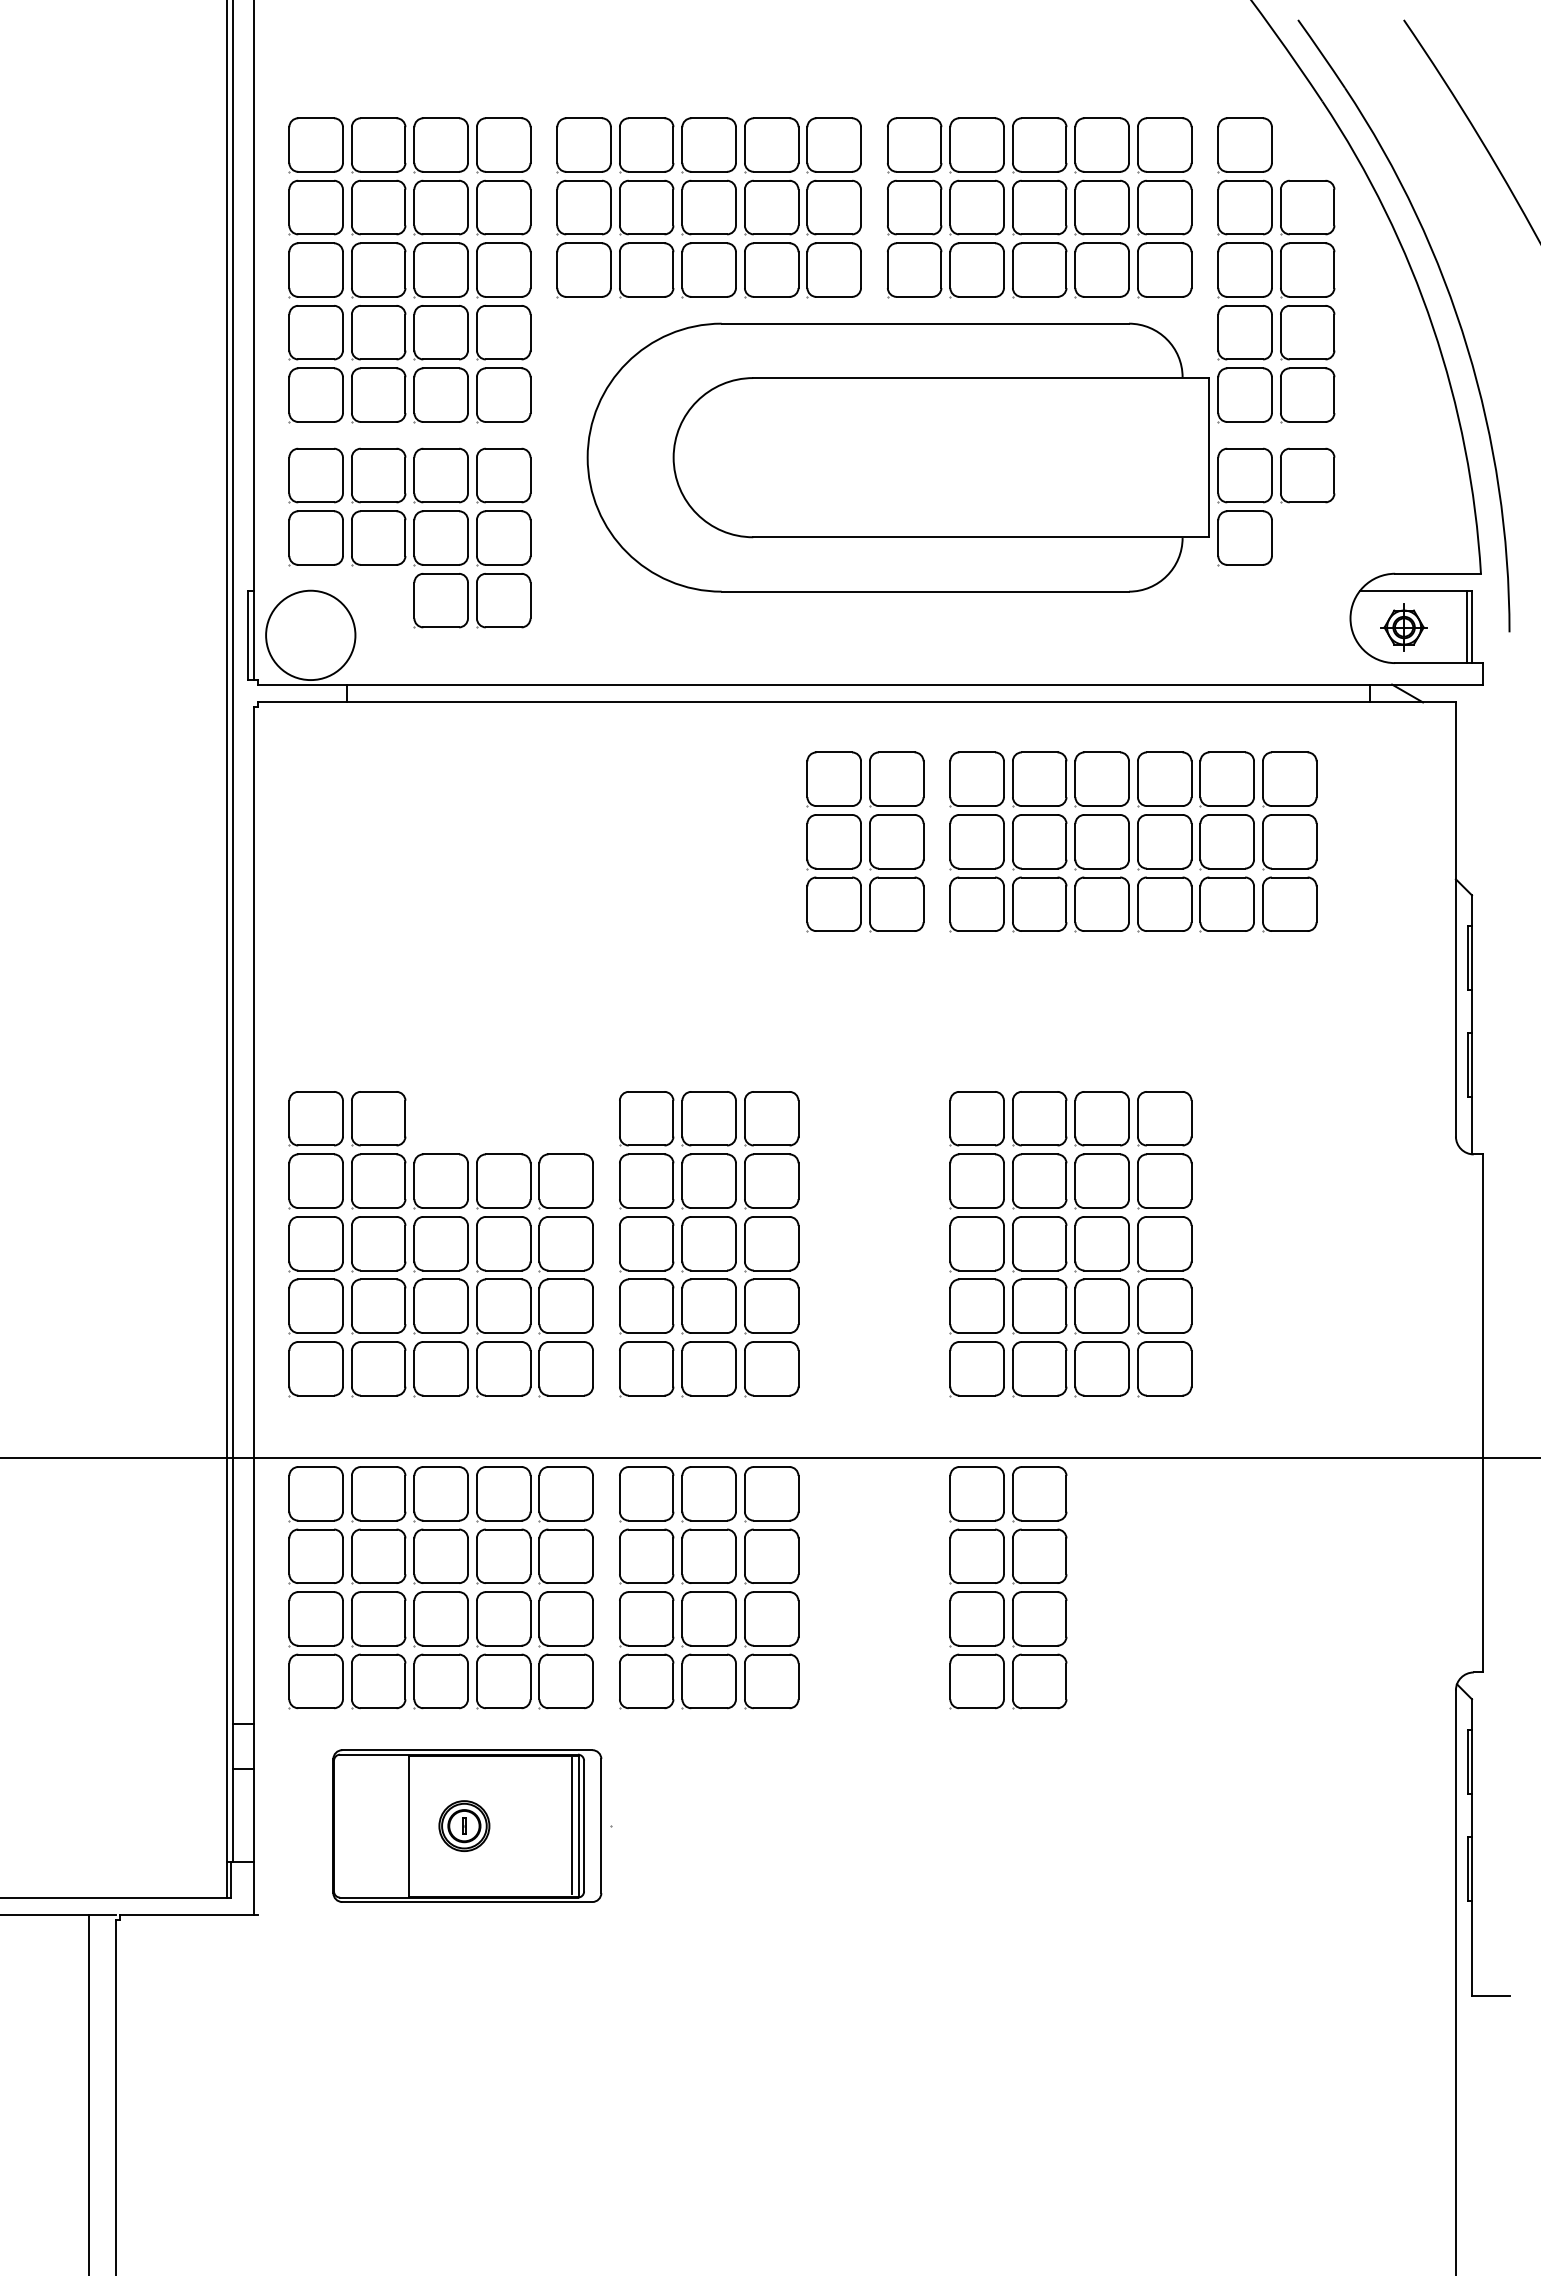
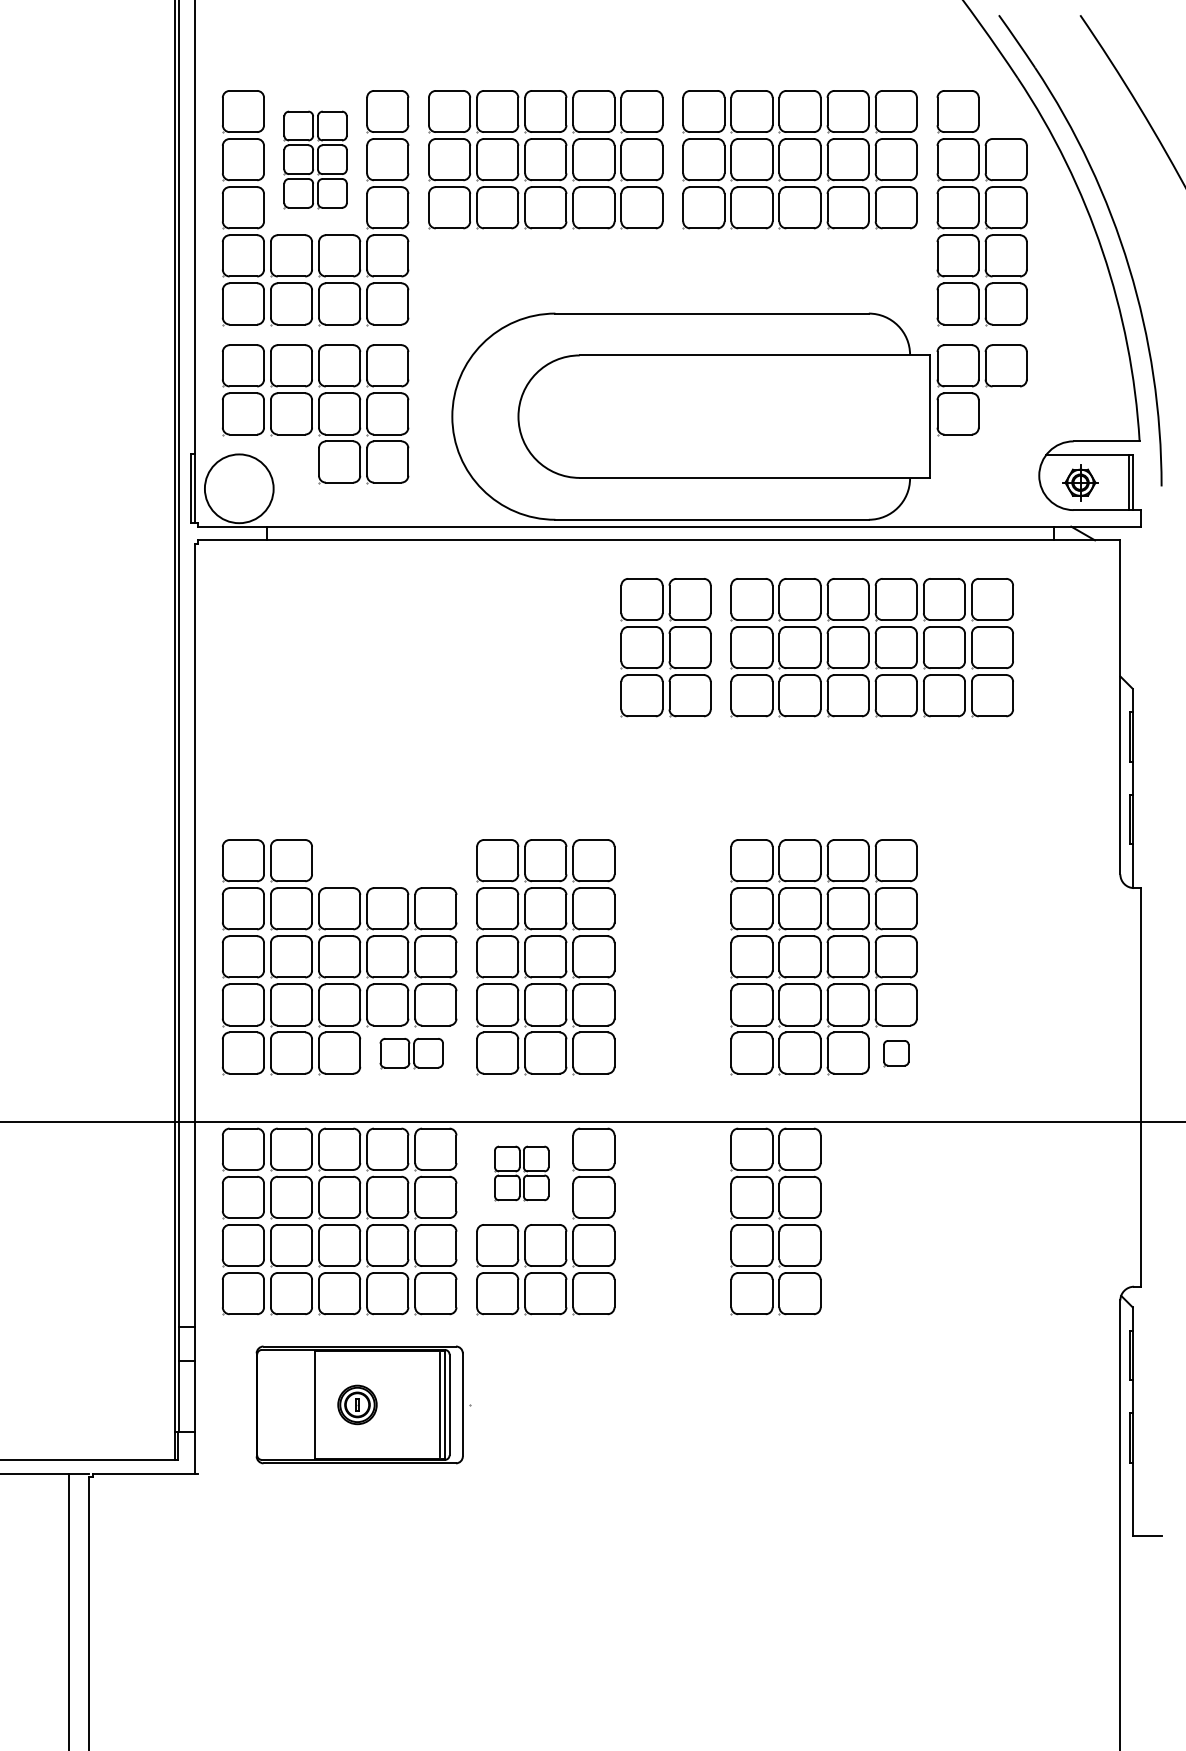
part: (409, 207) -> (315, 159), size x0.7
part: (897, 457) -> (690, 416), moved
part: (534, 1369) -> (411, 1053), size x0.7
part: (1164, 1369) -> (896, 1053), size x0.6
part: (677, 1525) -> (521, 1173), size x0.6

